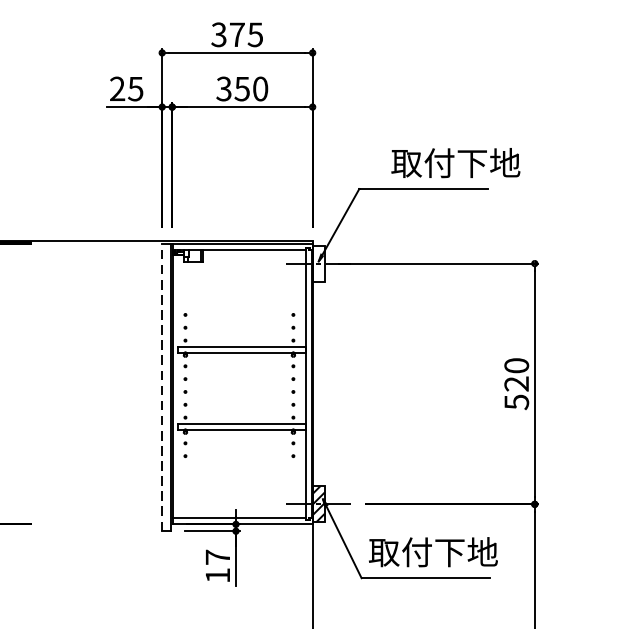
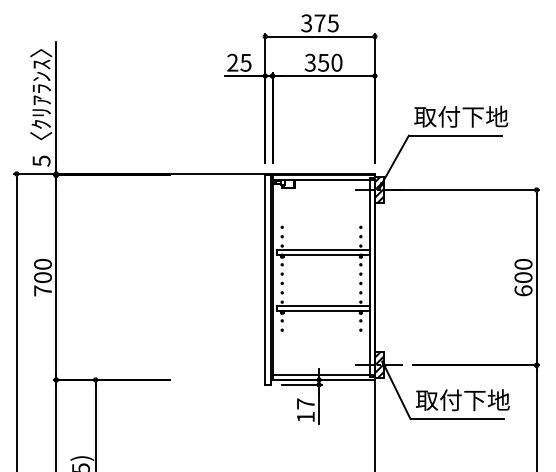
text: (456, 162) -> (461, 116), moved
hatch: (317, 262) -> (378, 189), added
line: (162, 387) -> (265, 280), dashed -> solid
text: (516, 393) -> (523, 284), 520 -> 600

